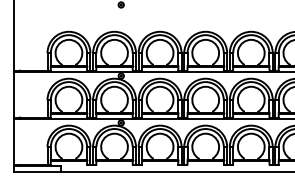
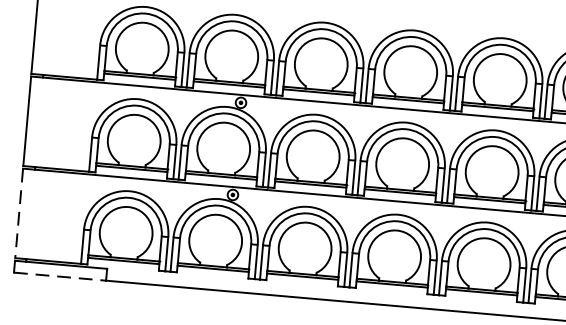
line: (13, 141) -> (18, 212), solid -> dashed
line: (37, 171) -> (60, 275), solid -> dashed

